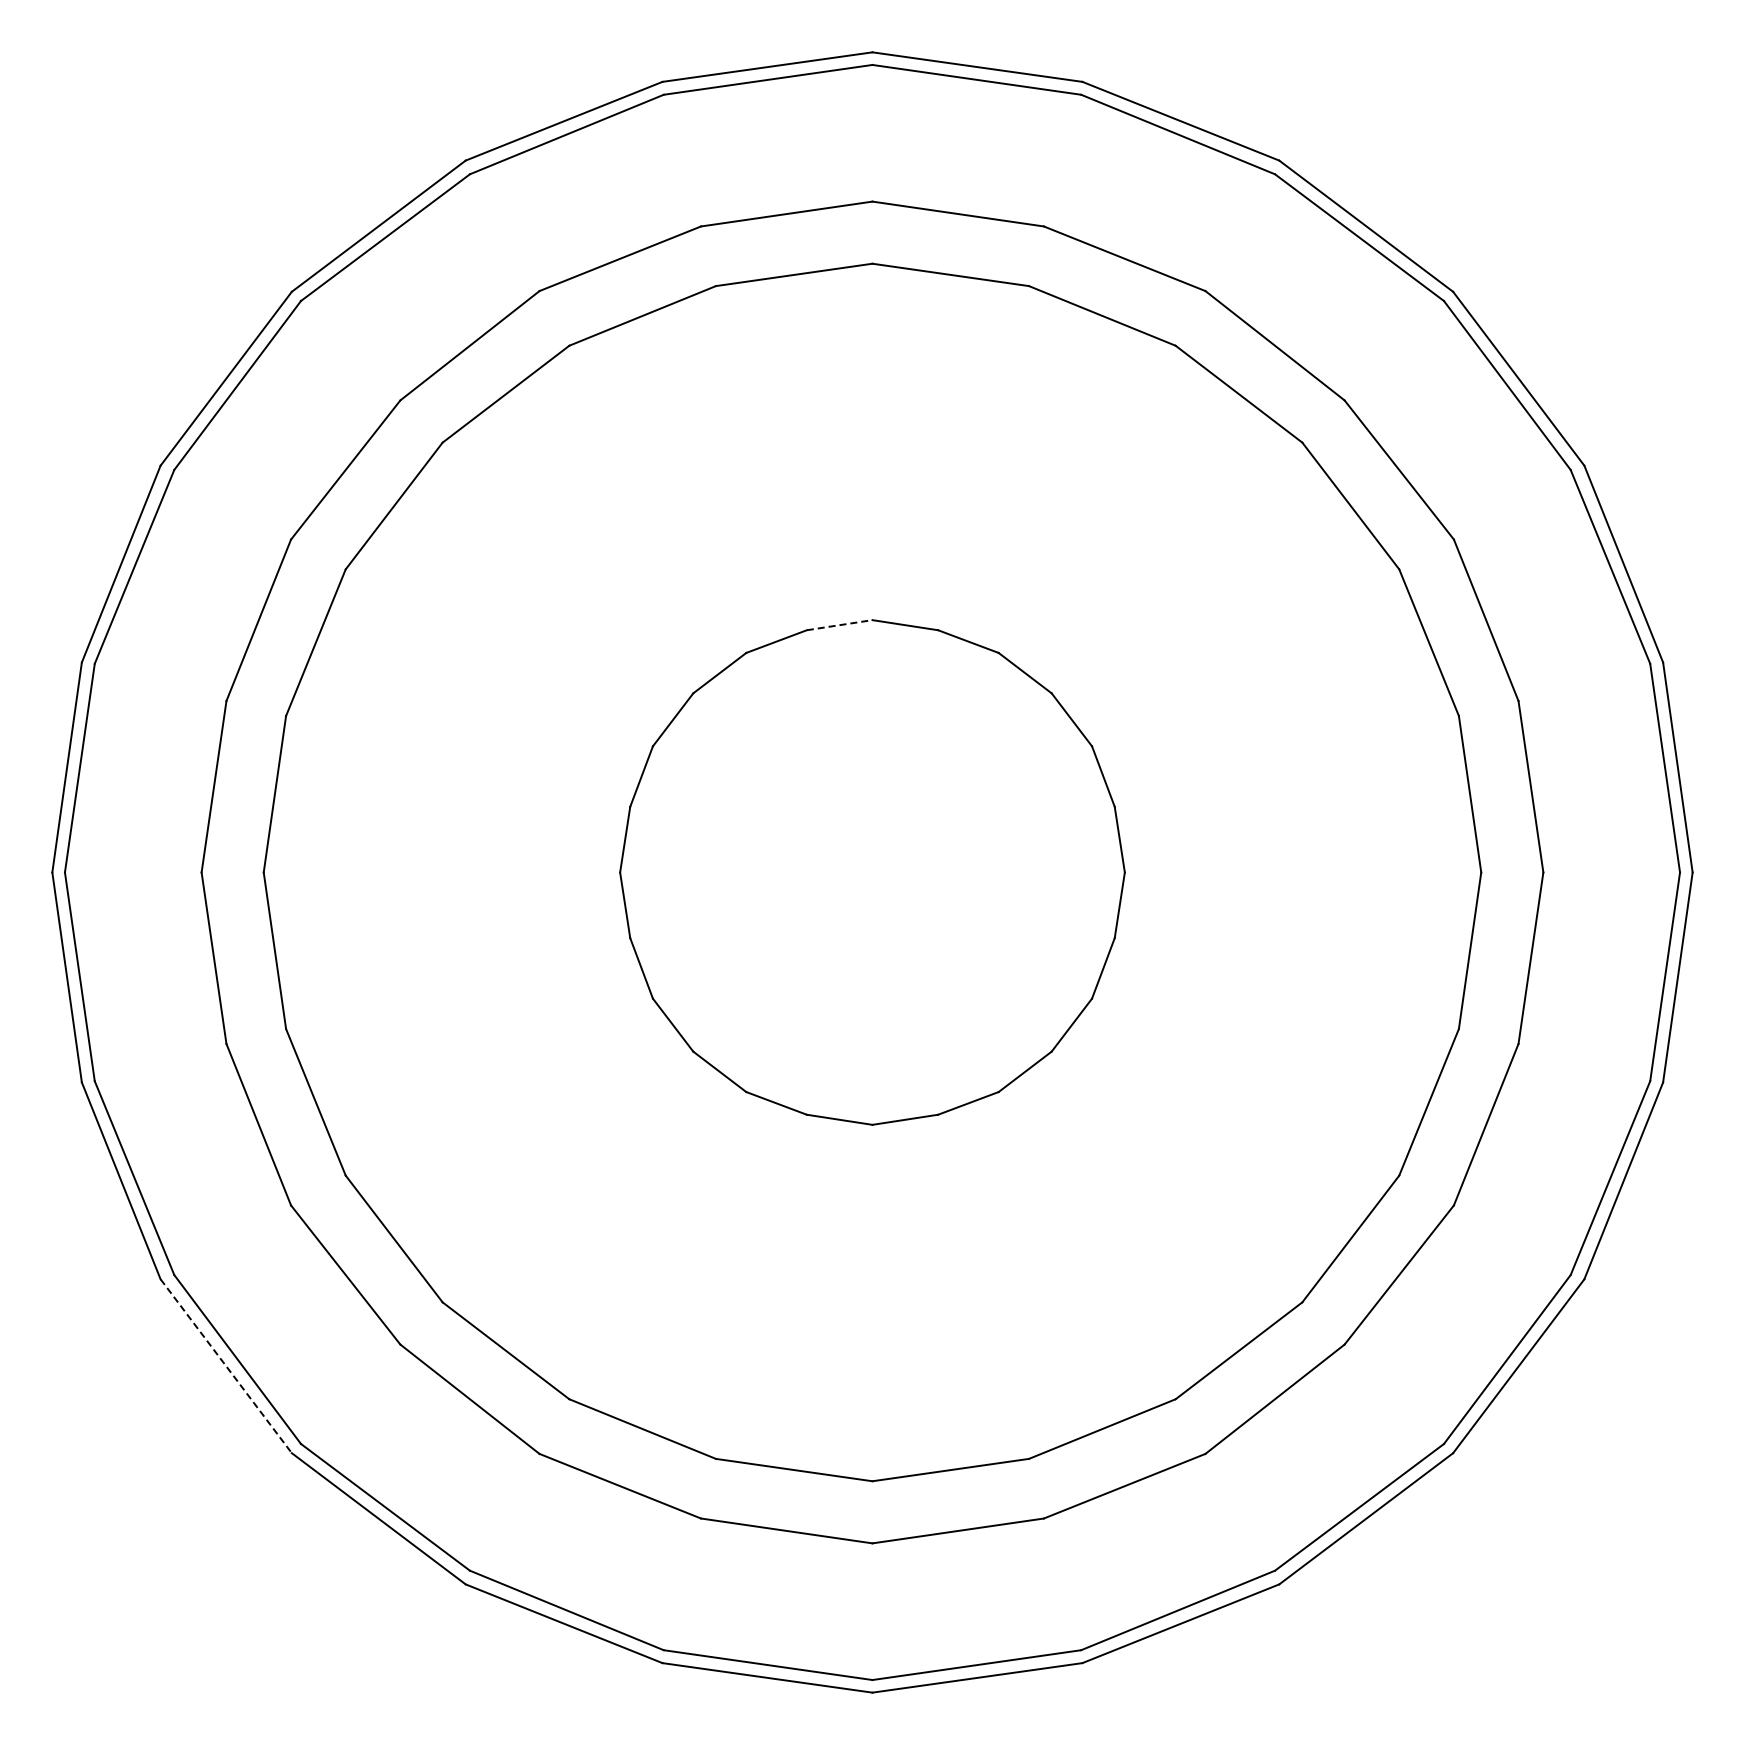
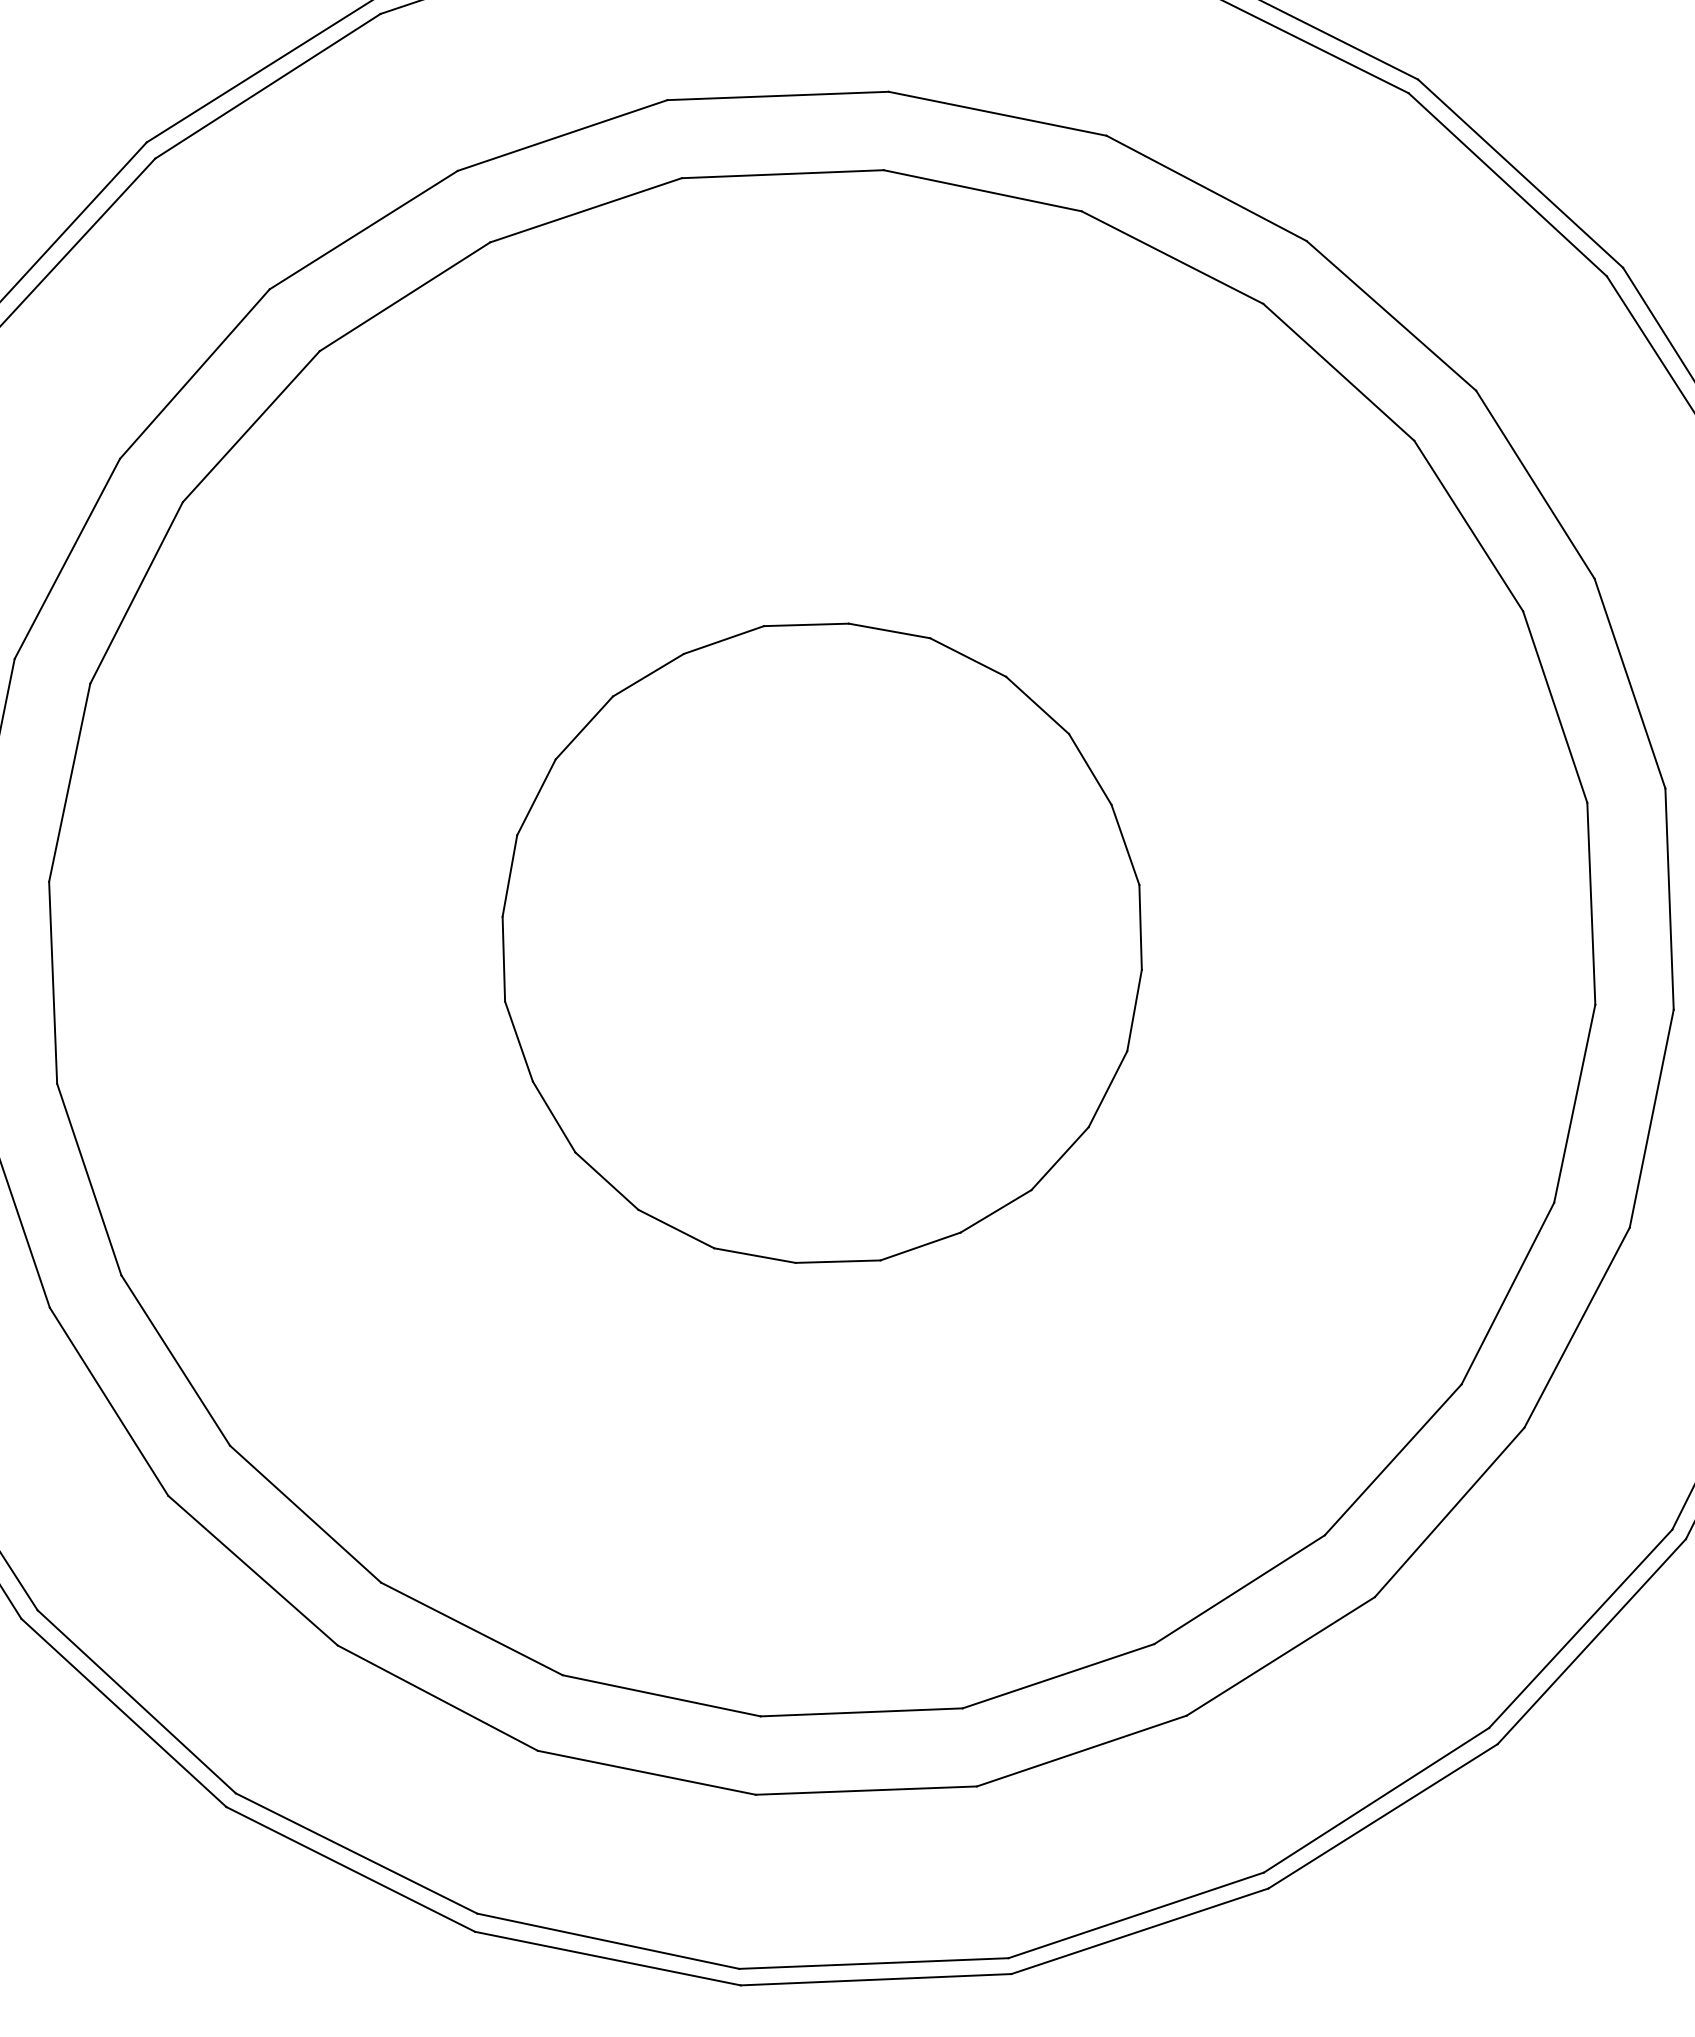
line: (840, 625) -> (725, 640), dashed -> solid
line: (226, 1366) -> (124, 1713), dashed -> solid

